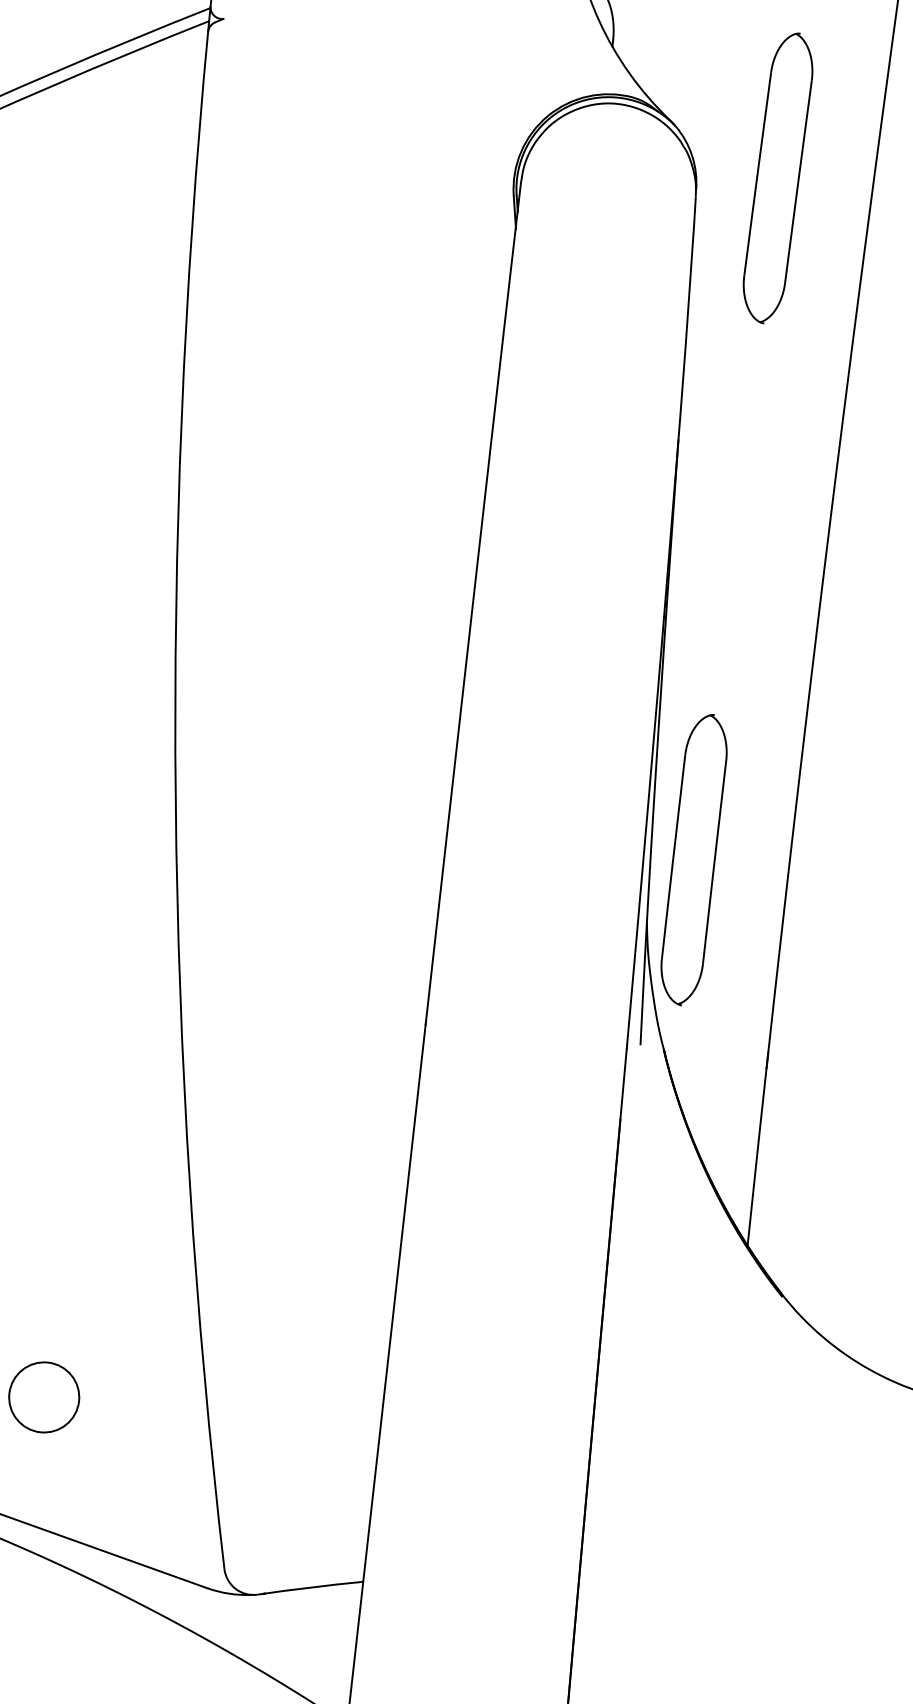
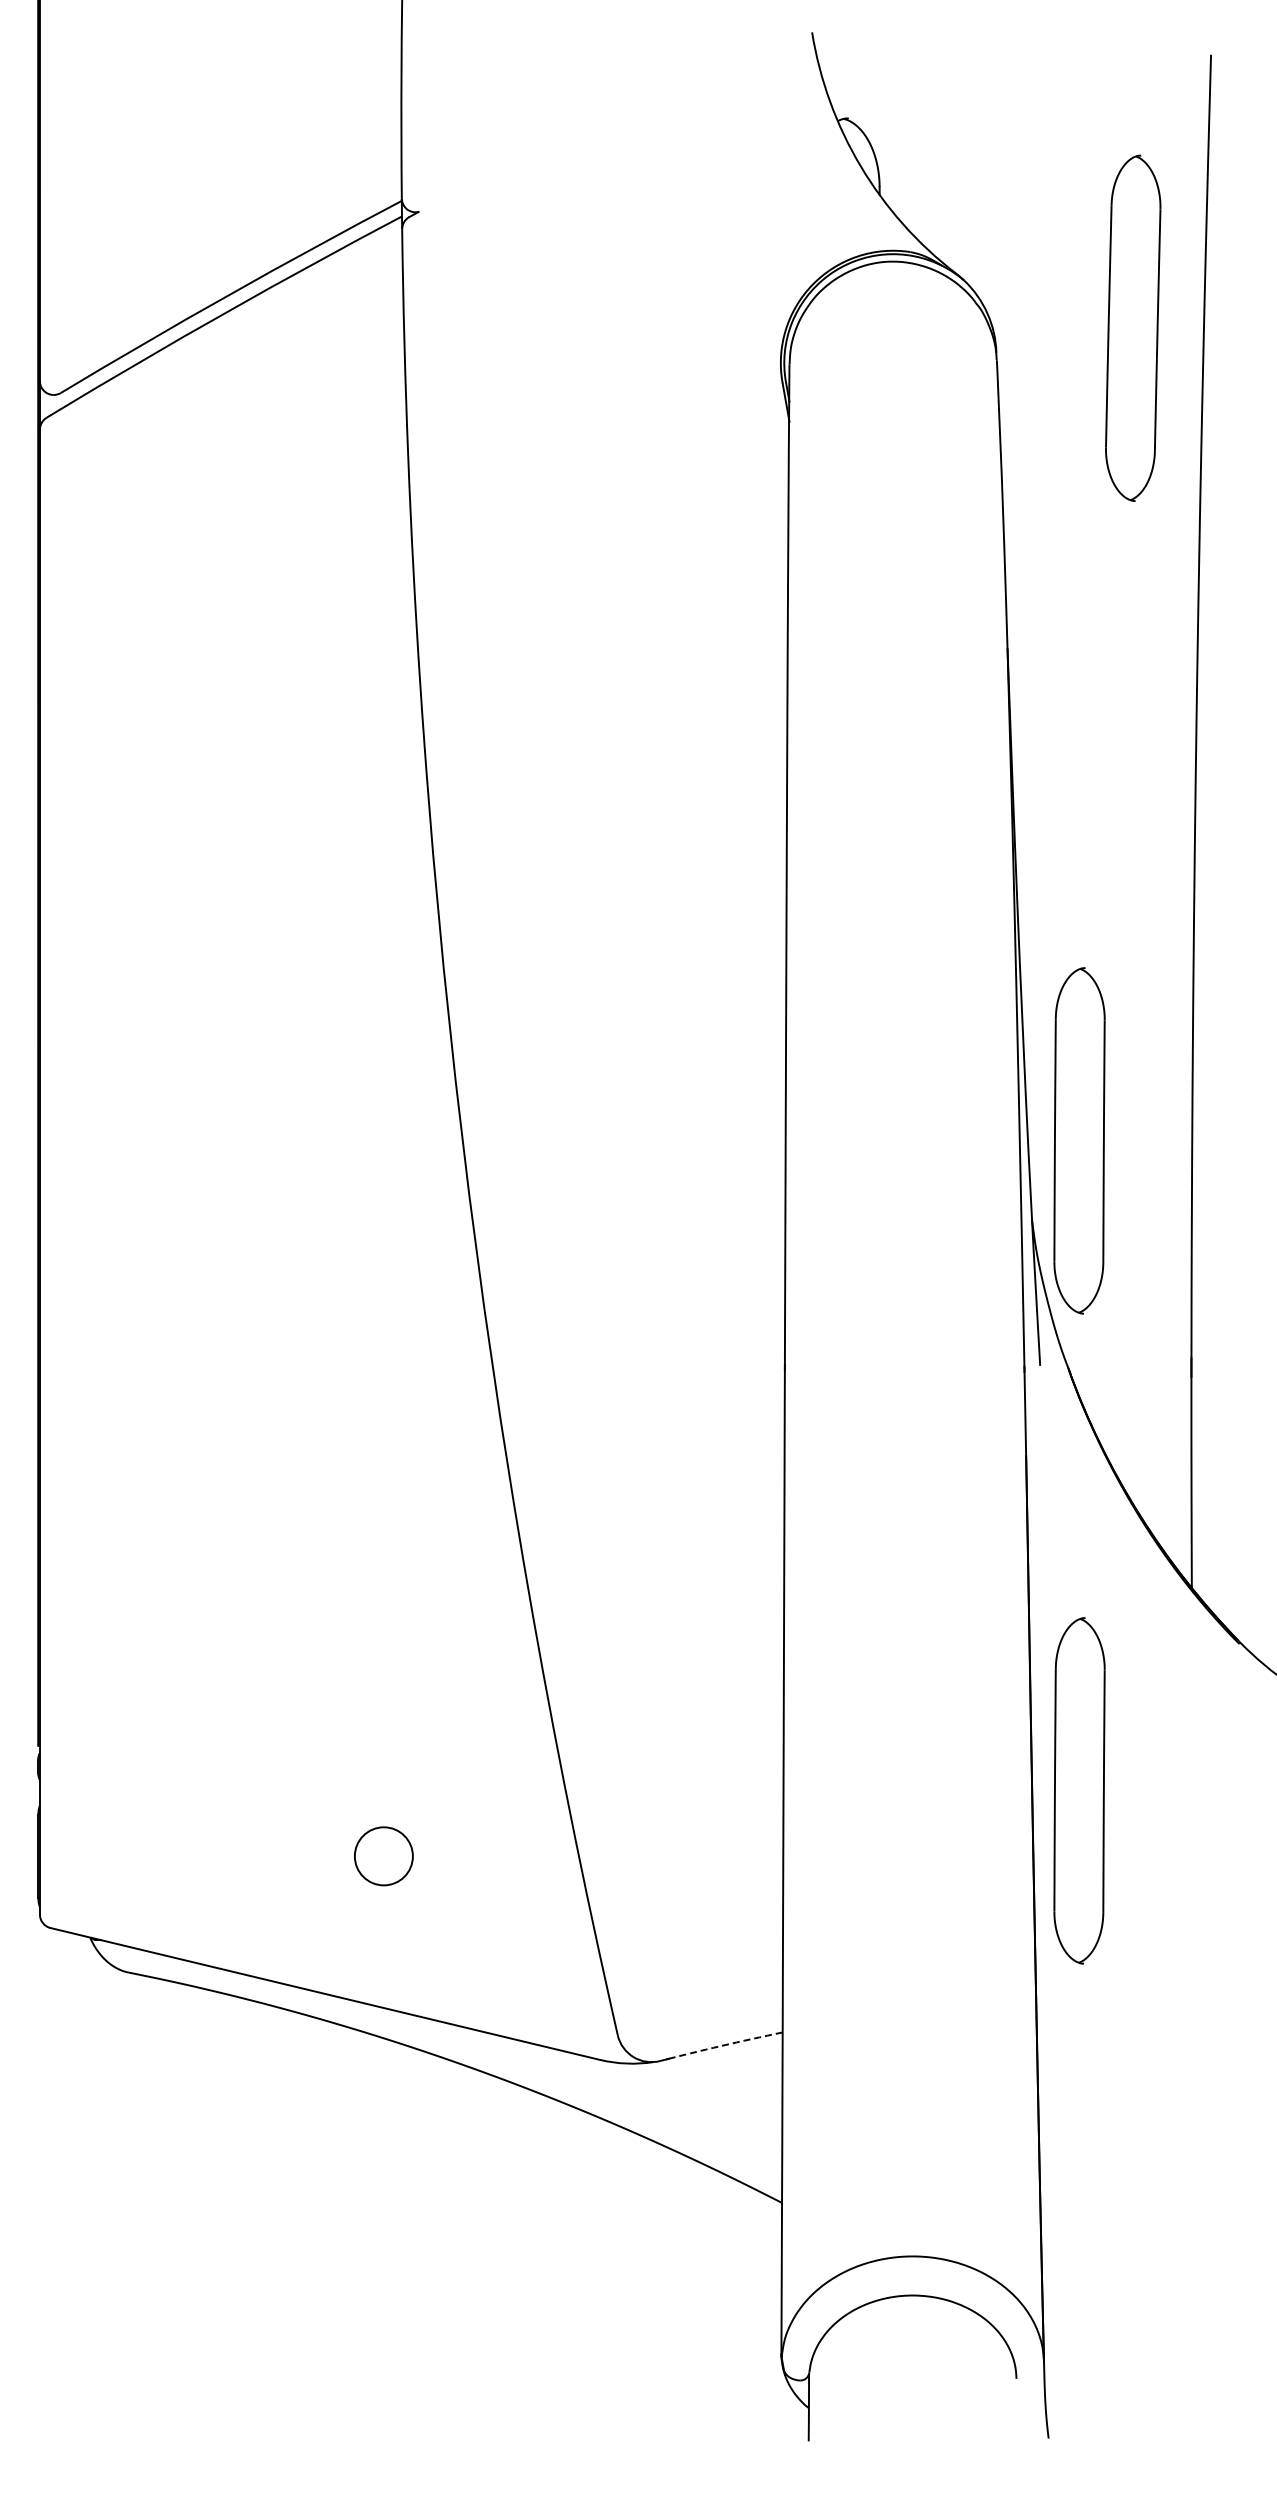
part: (778, 177) -> (1133, 327), moved
circle: (43, 1396) -> (383, 1855), size x0.7
part: (634, 1405) -> (1079, 1790), added
arc: (310, 1588) -> (721, 2046), solid -> dashed

